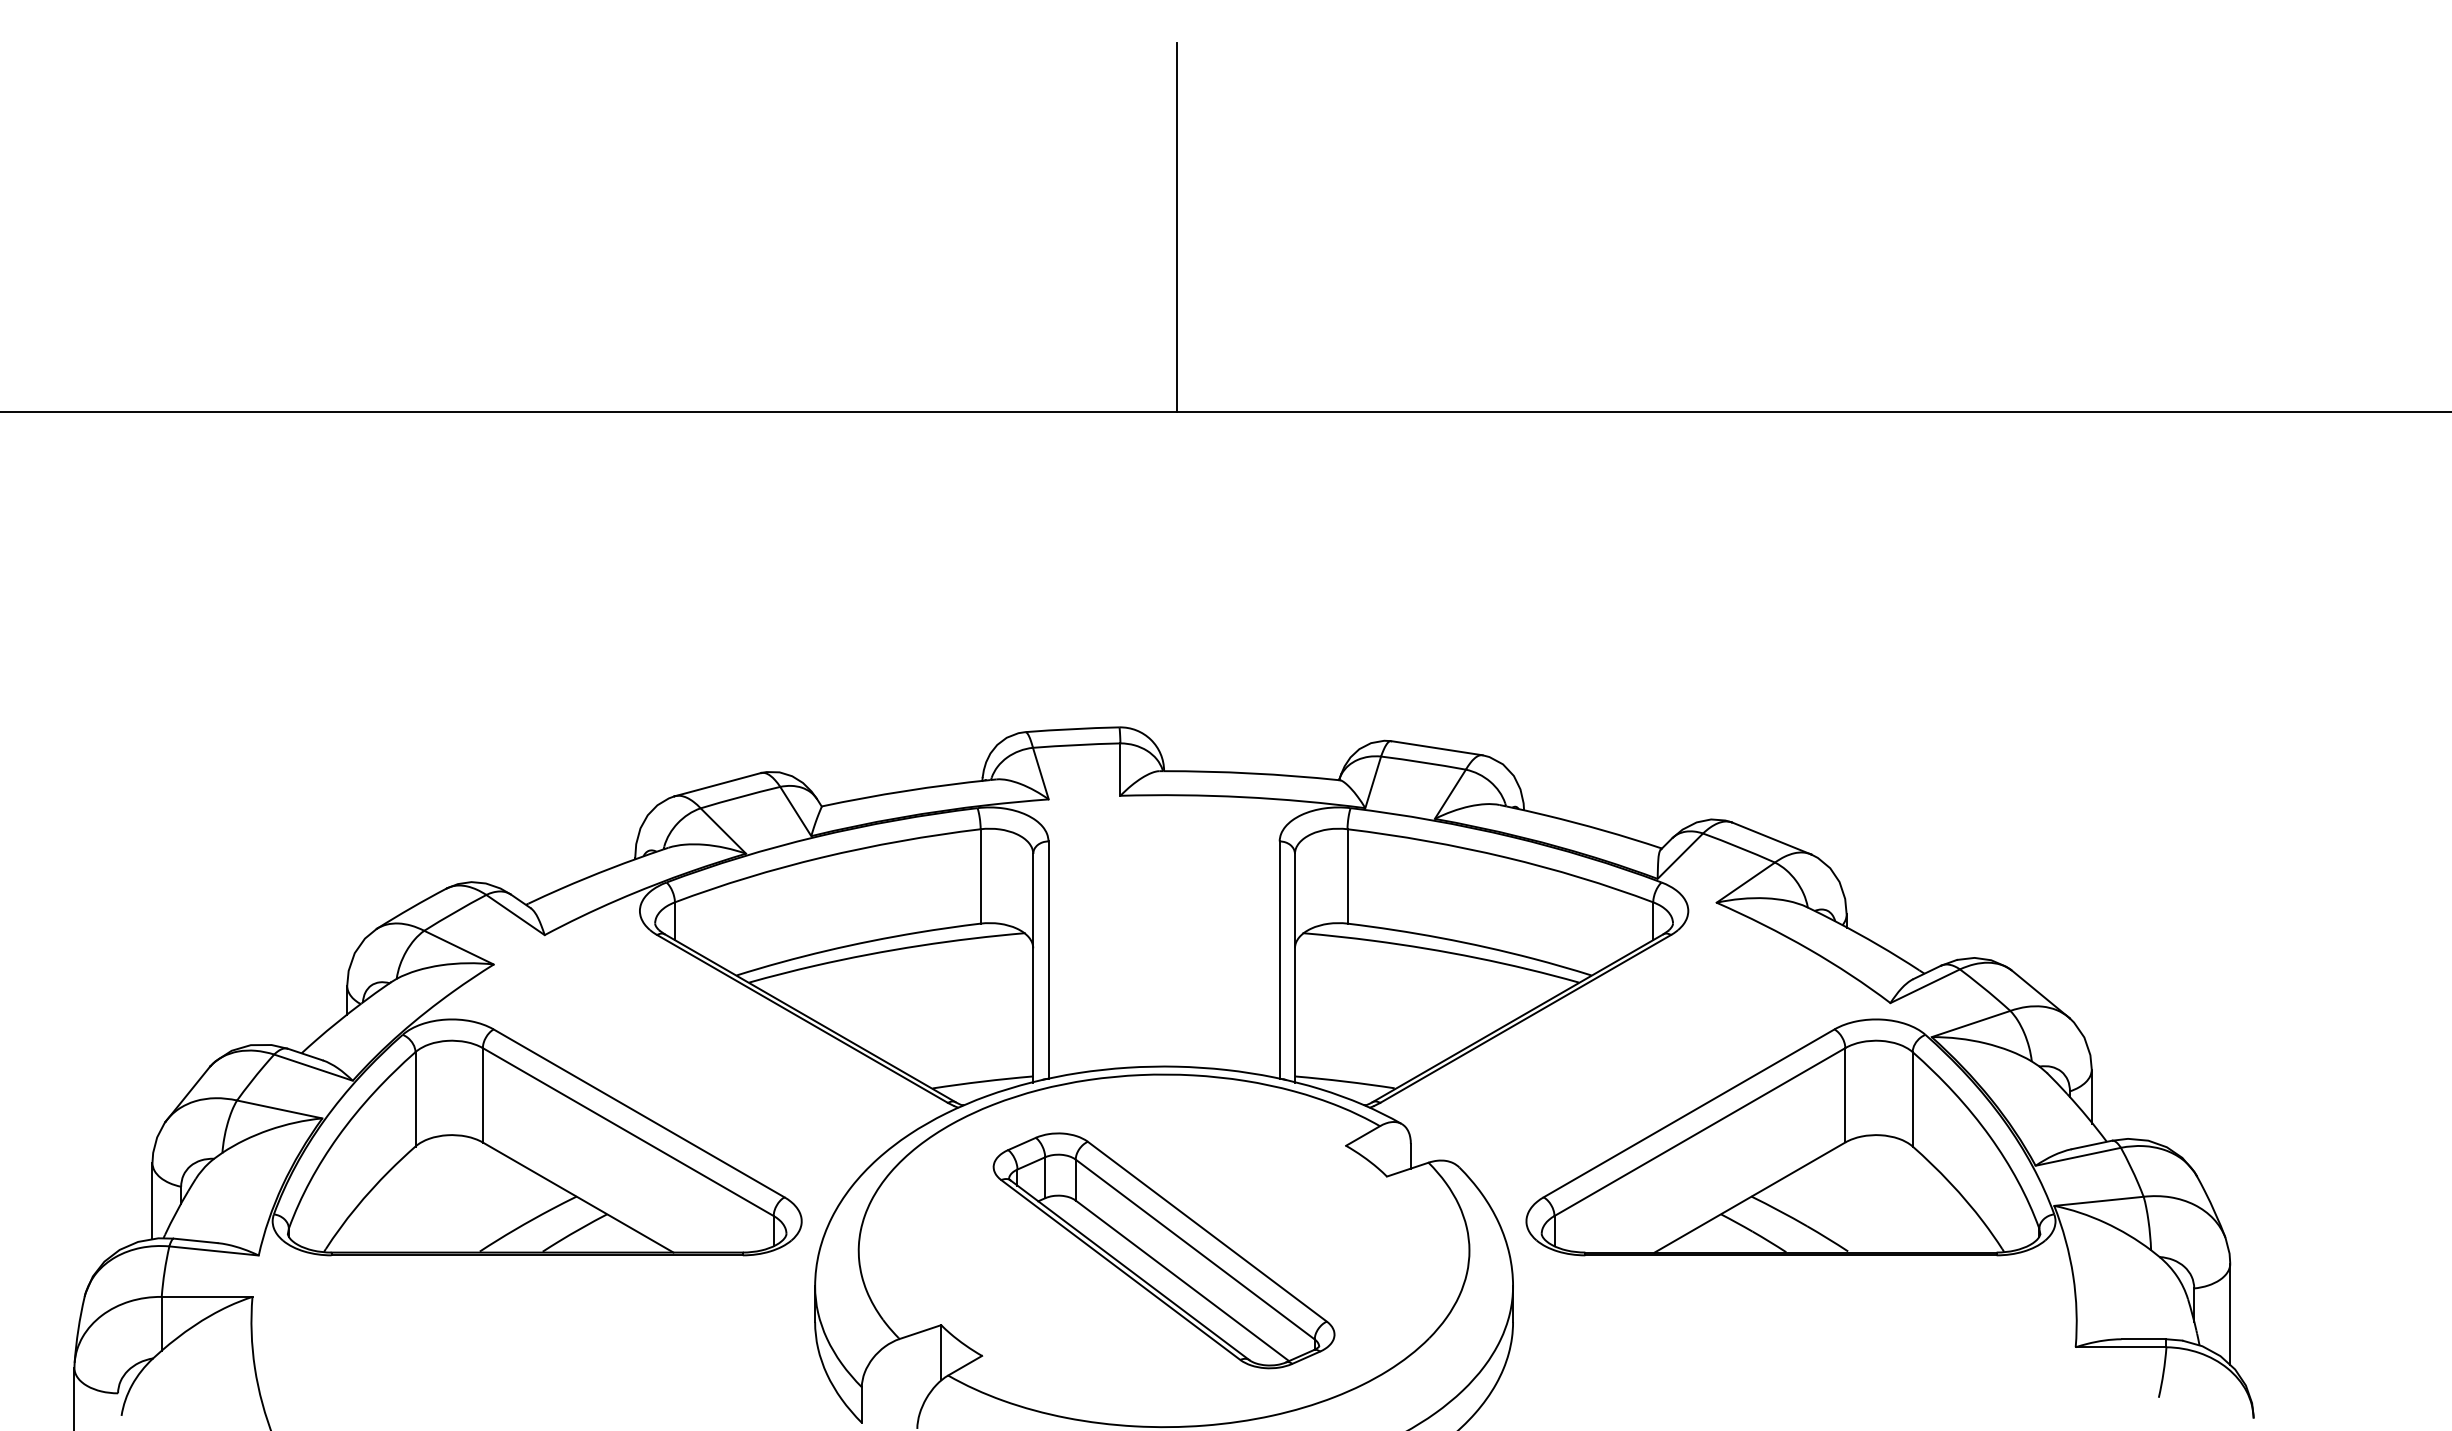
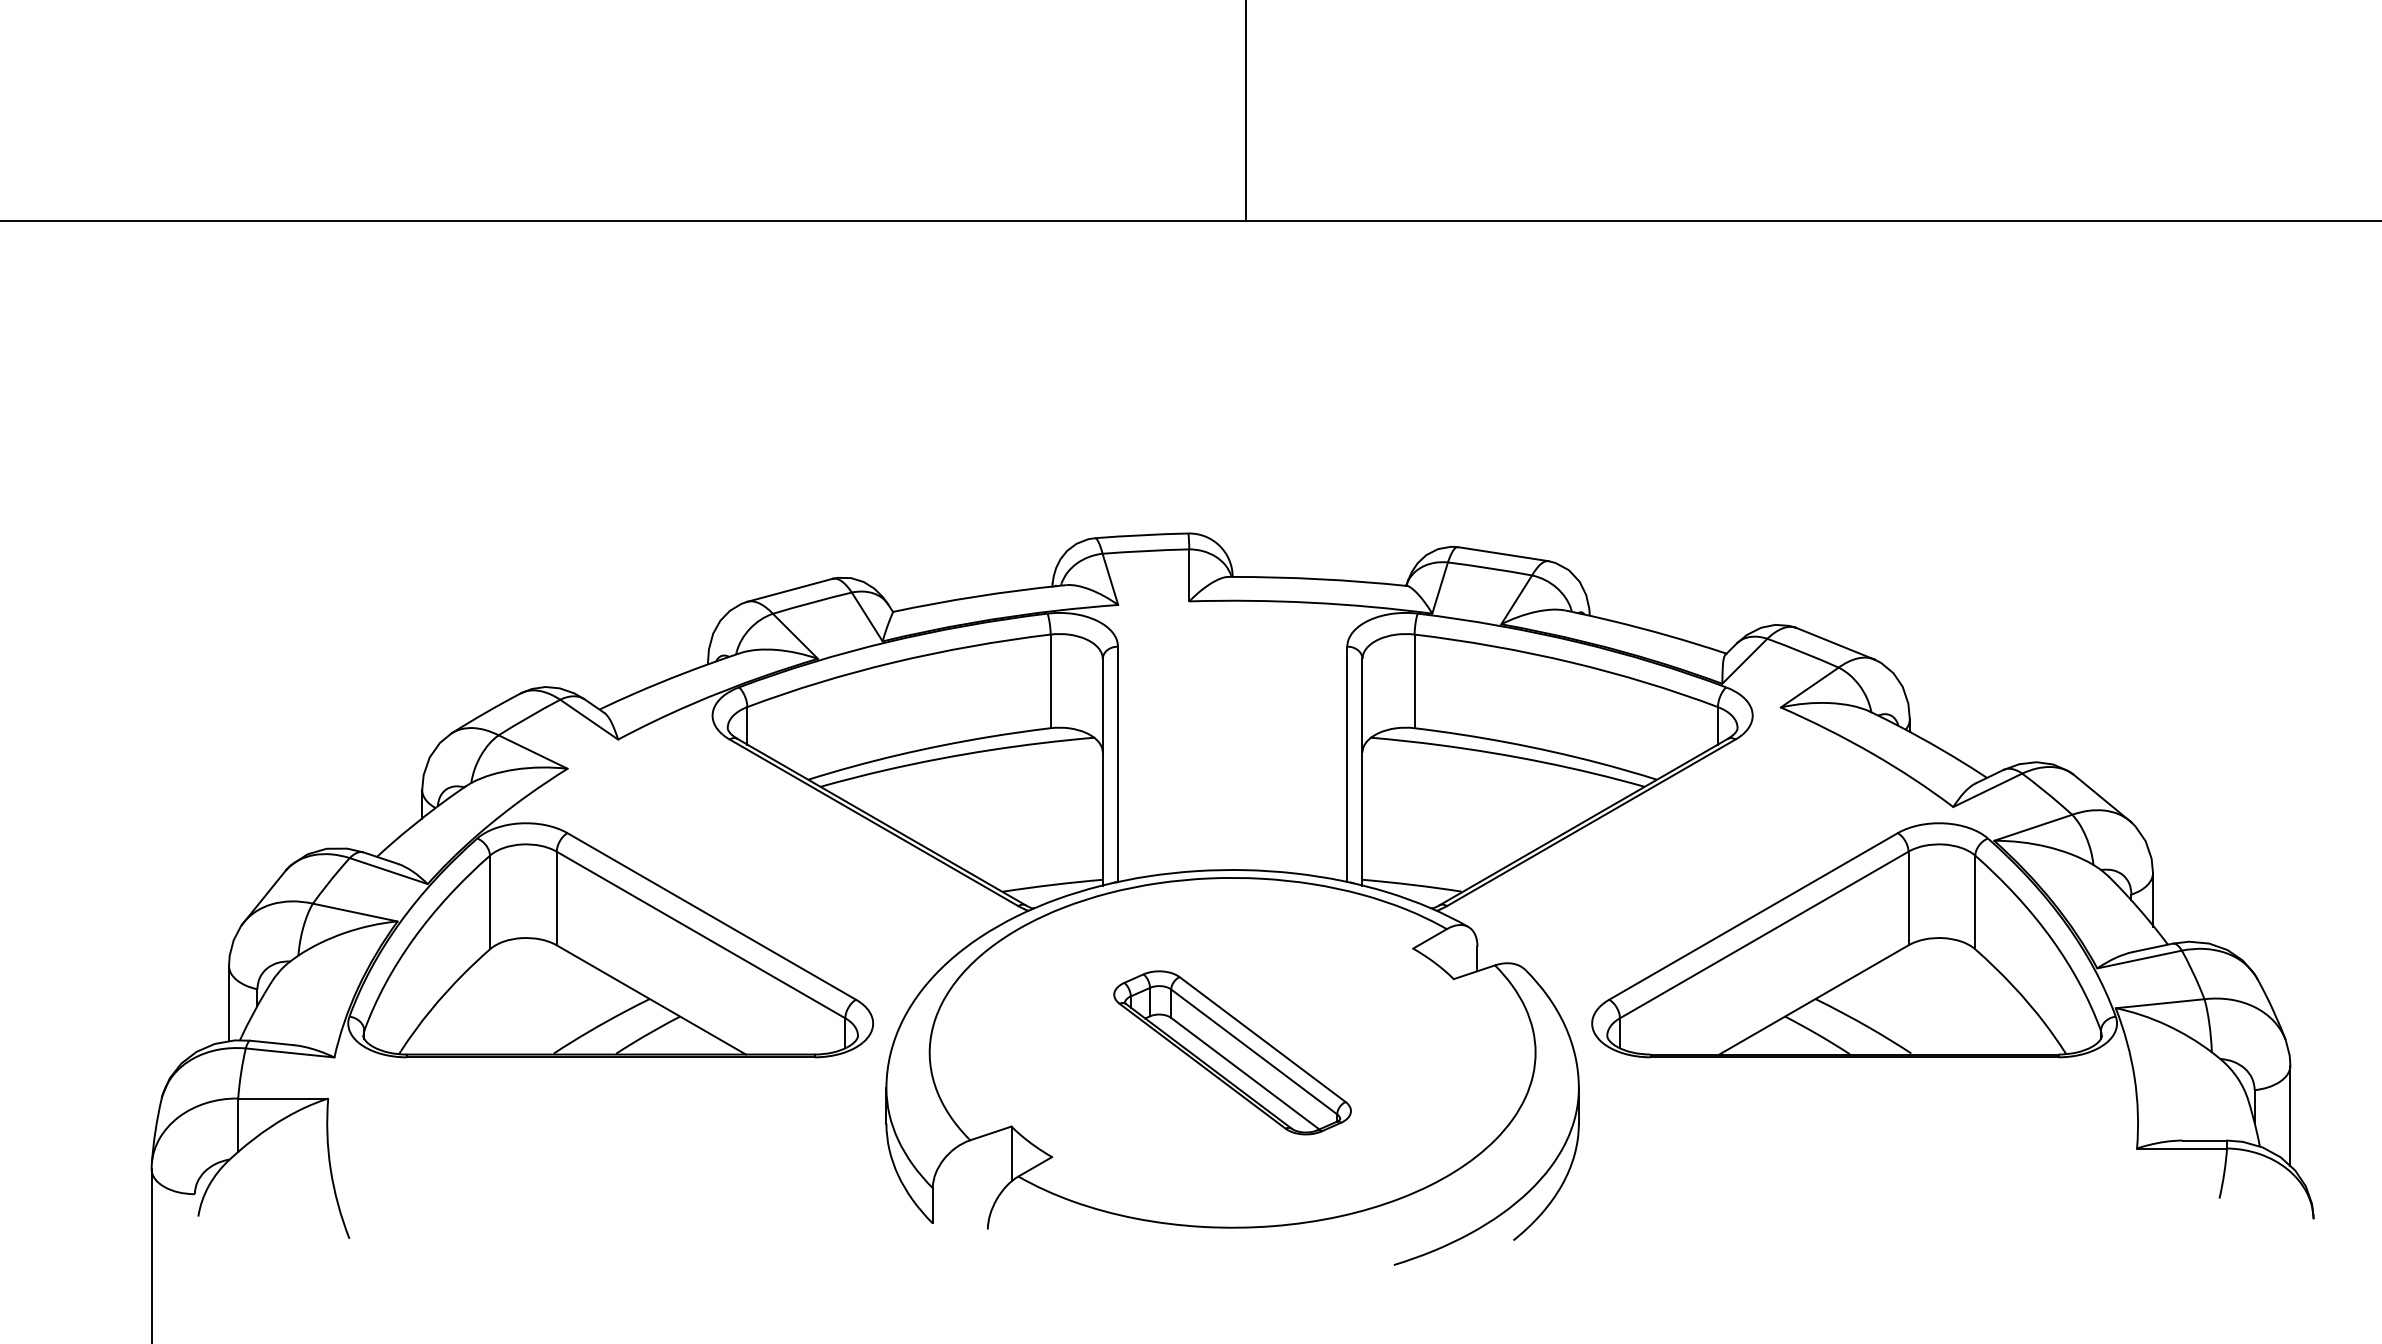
part: (1163, 1250) -> (1232, 1052), size x0.7

